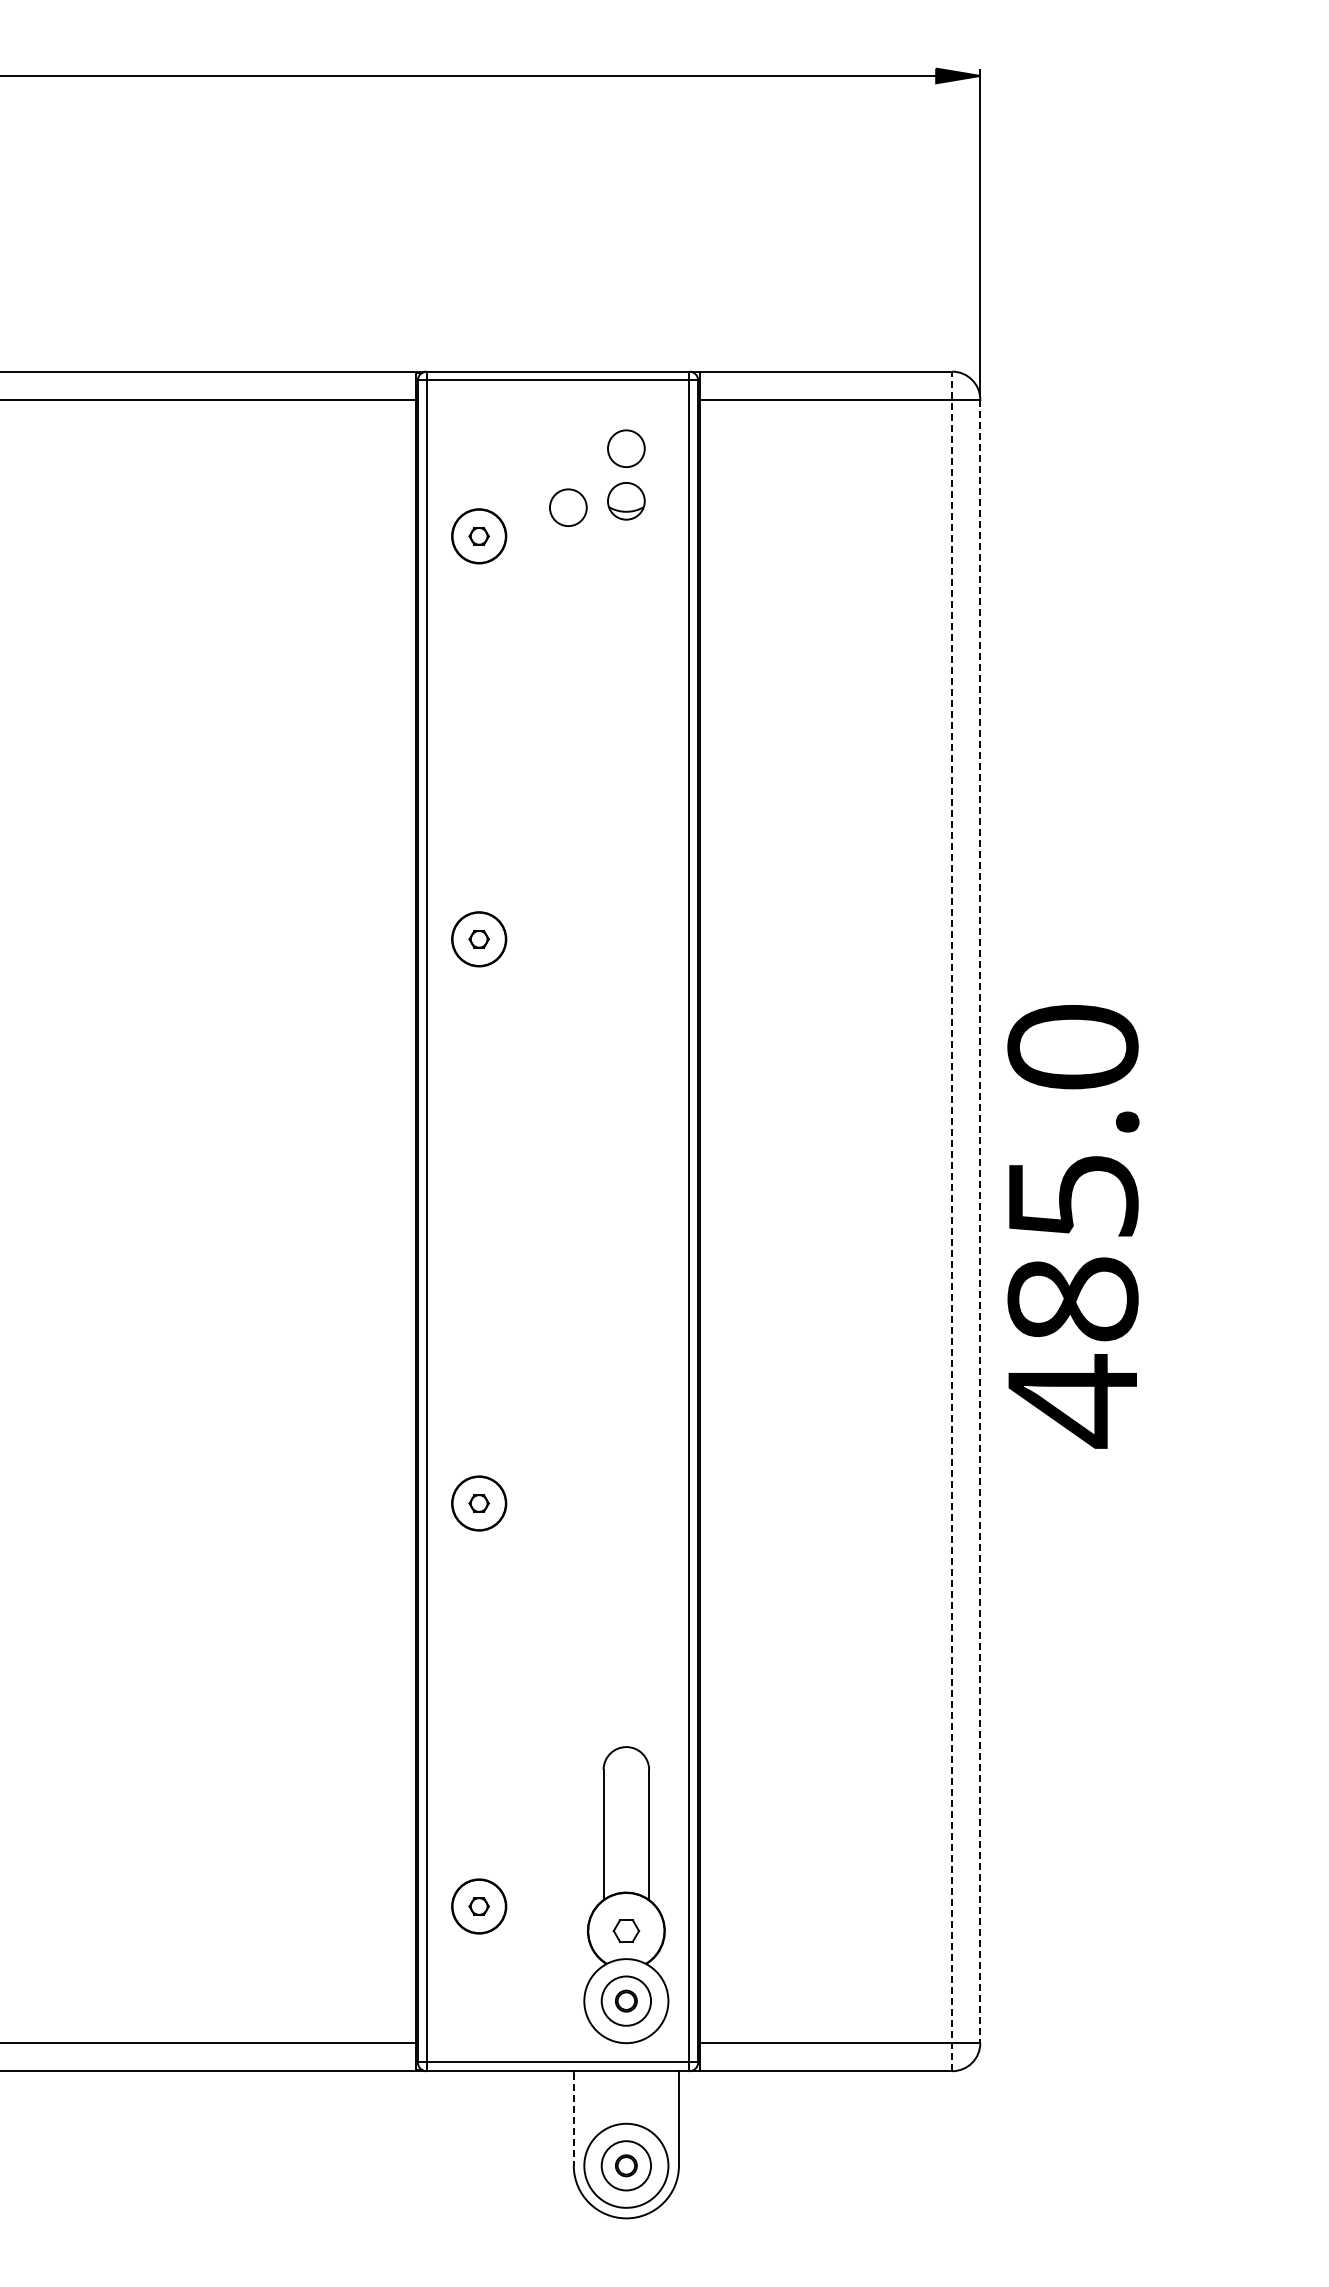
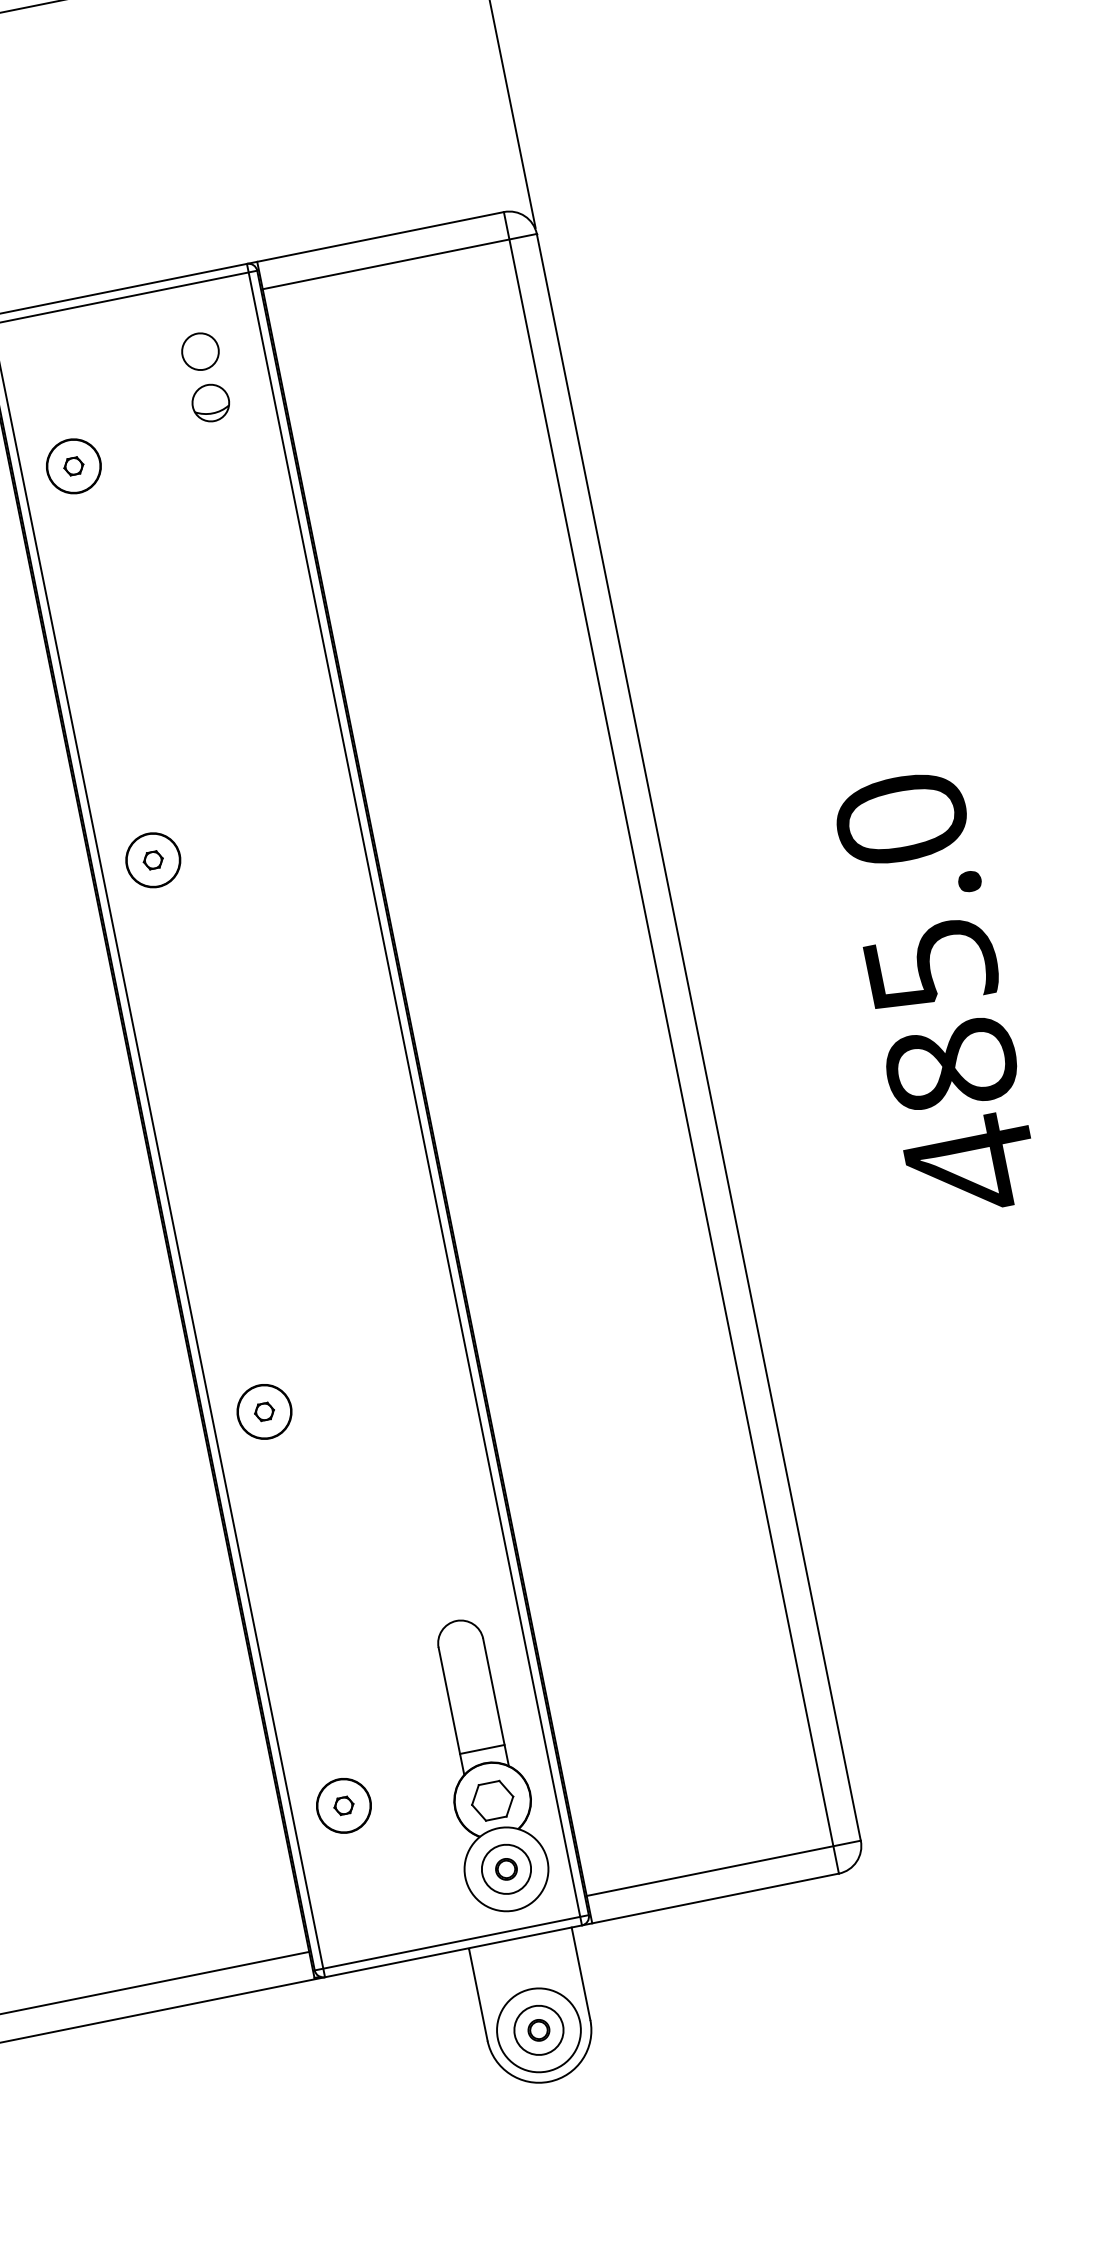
part: (568, 507) -> (155, 420), removed
line: (952, 1221) -> (671, 1042), dashed -> solid
line: (980, 1221) -> (699, 1037), dashed -> solid
text: (1073, 1226) -> (937, 994), moved
line: (626, 1878) -> (482, 1749), added
part: (626, 1930) -> (492, 1800), size x1.67
line: (573, 2119) -> (478, 1995), dashed -> solid

